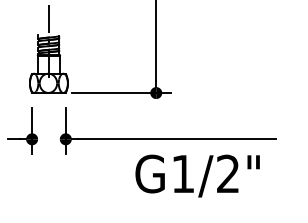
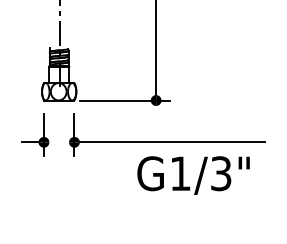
text: (228, 173) -> (221, 173), G1/2" -> G1/3"

